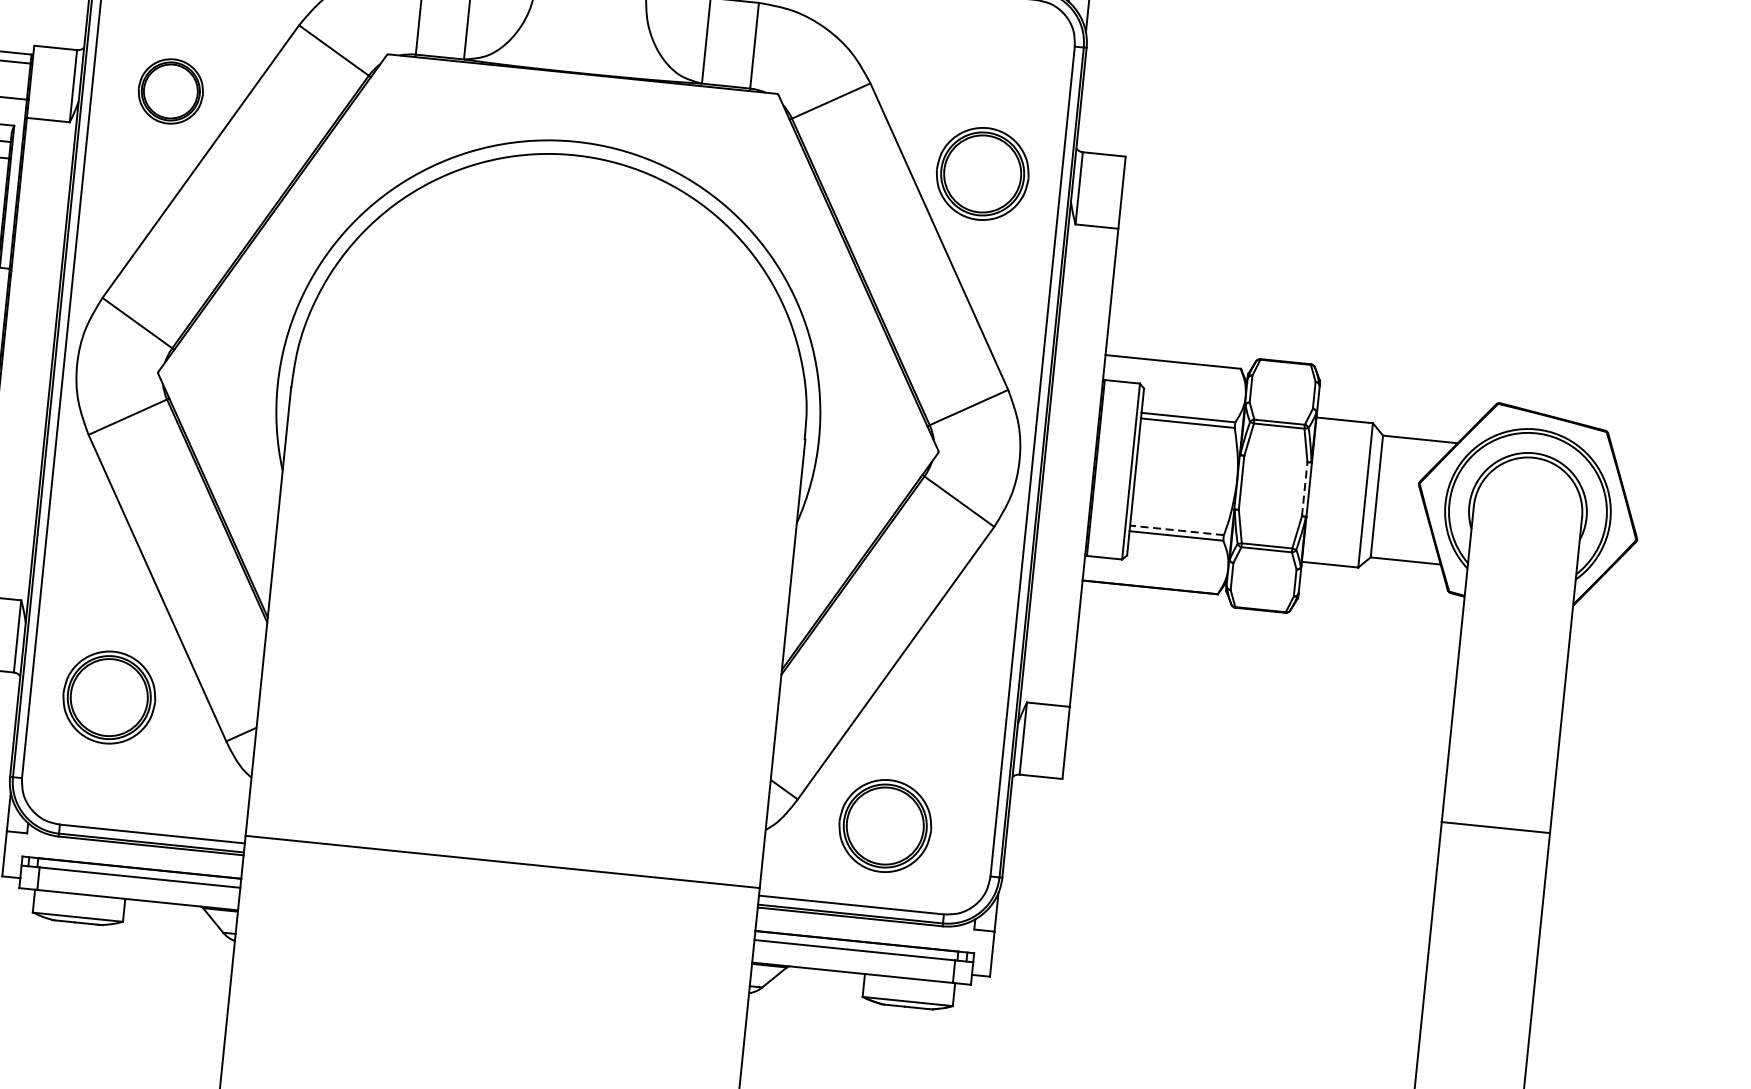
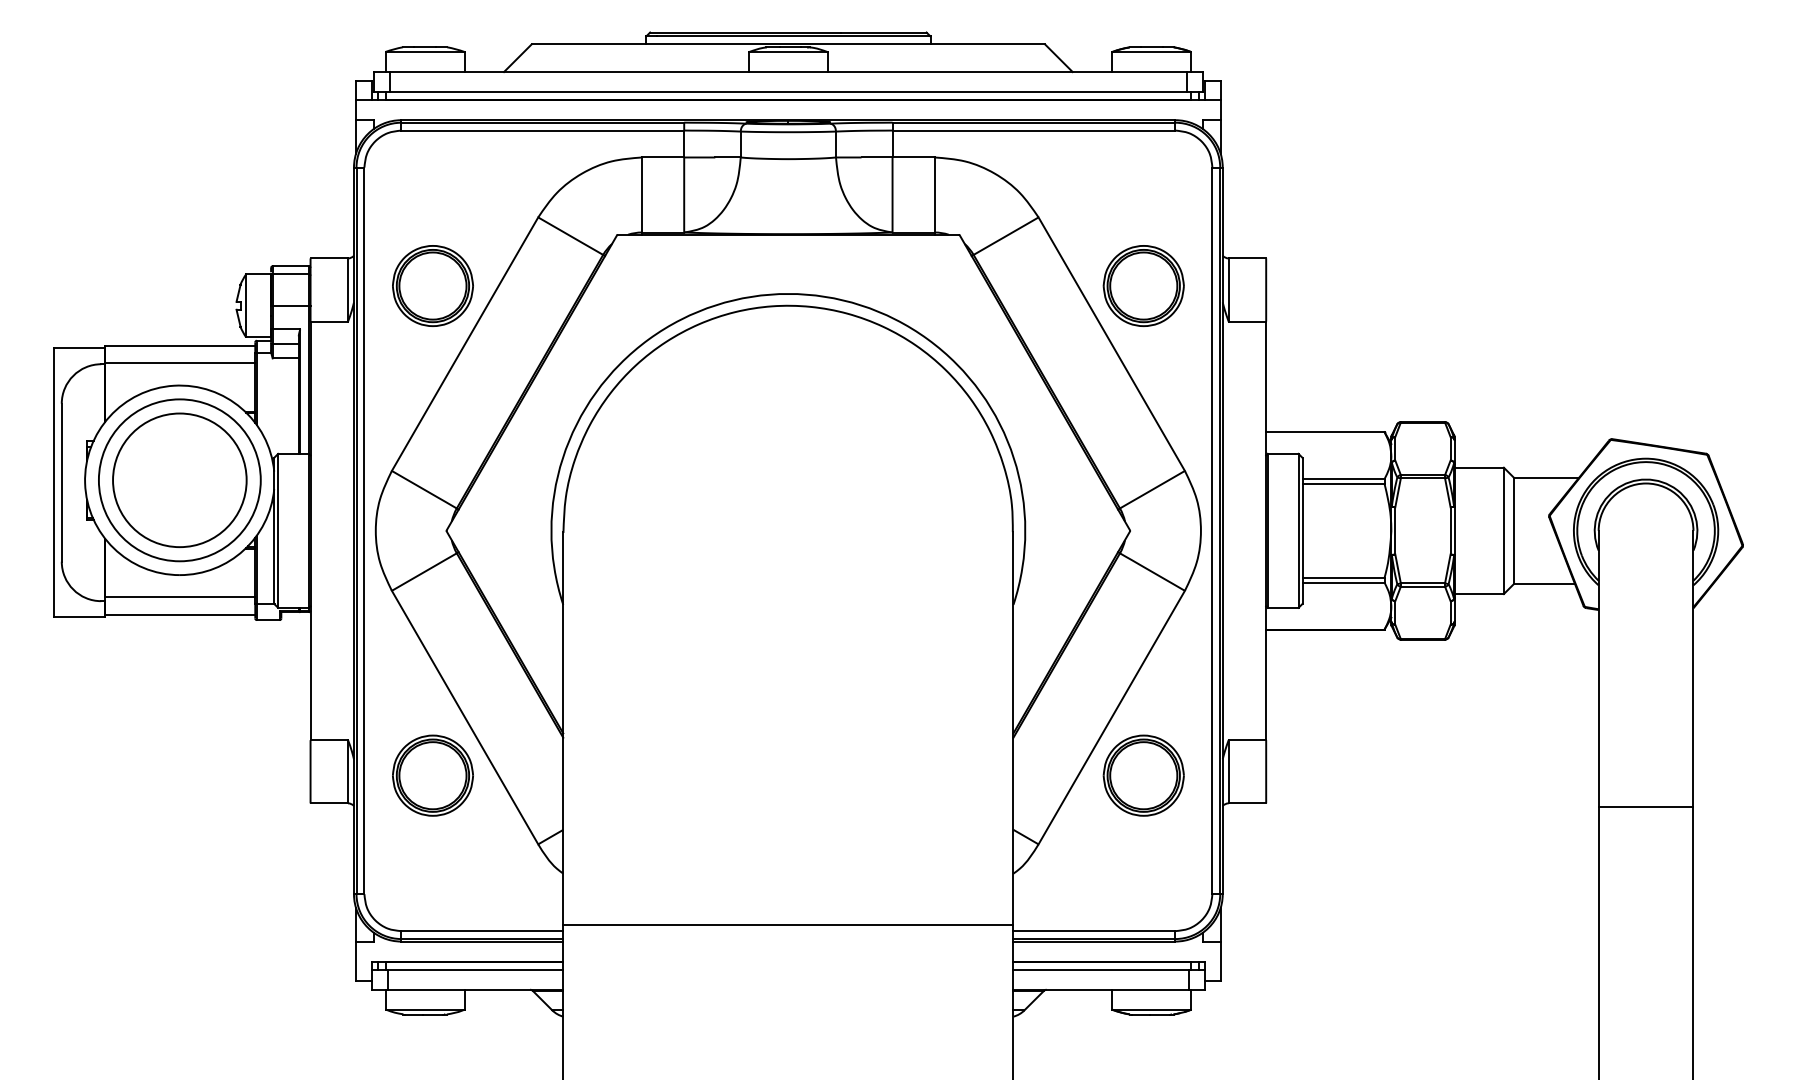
part: (170, 90) -> (432, 285), size x1.43
line: (1304, 488) -> (1450, 530), dashed -> solid
line: (1176, 530) -> (1343, 577), dashed -> solid
part: (108, 697) -> (432, 775), moved
part: (885, 825) -> (1143, 775), moved

